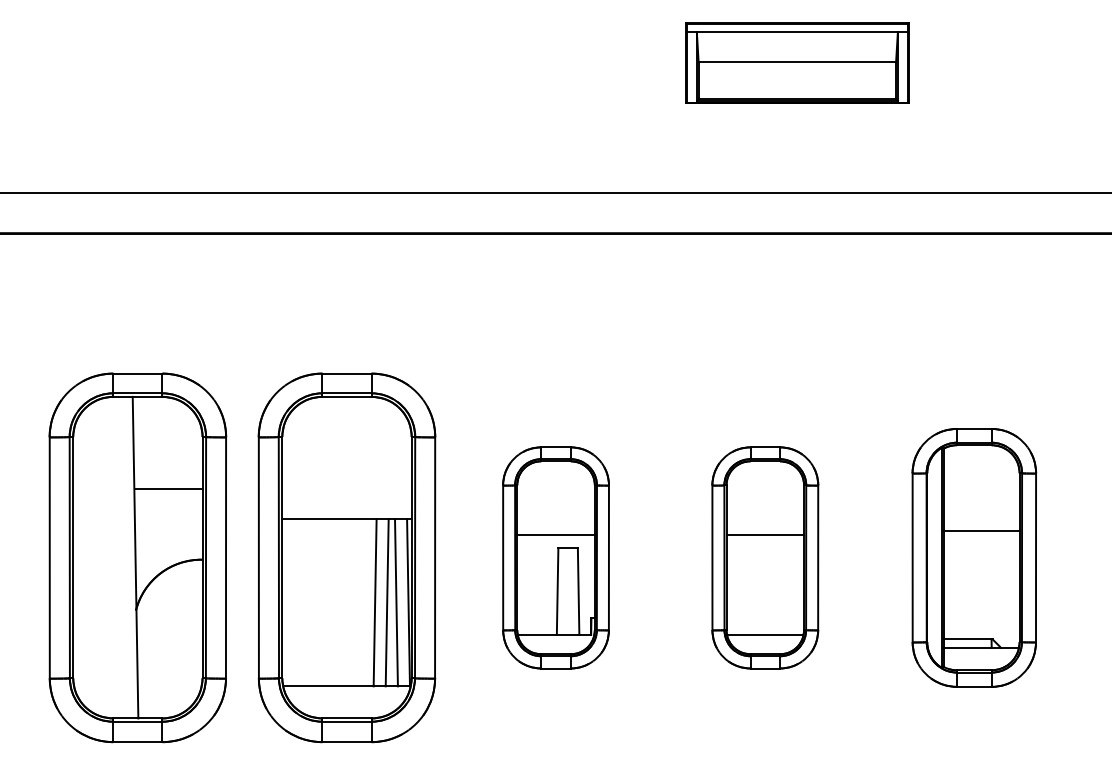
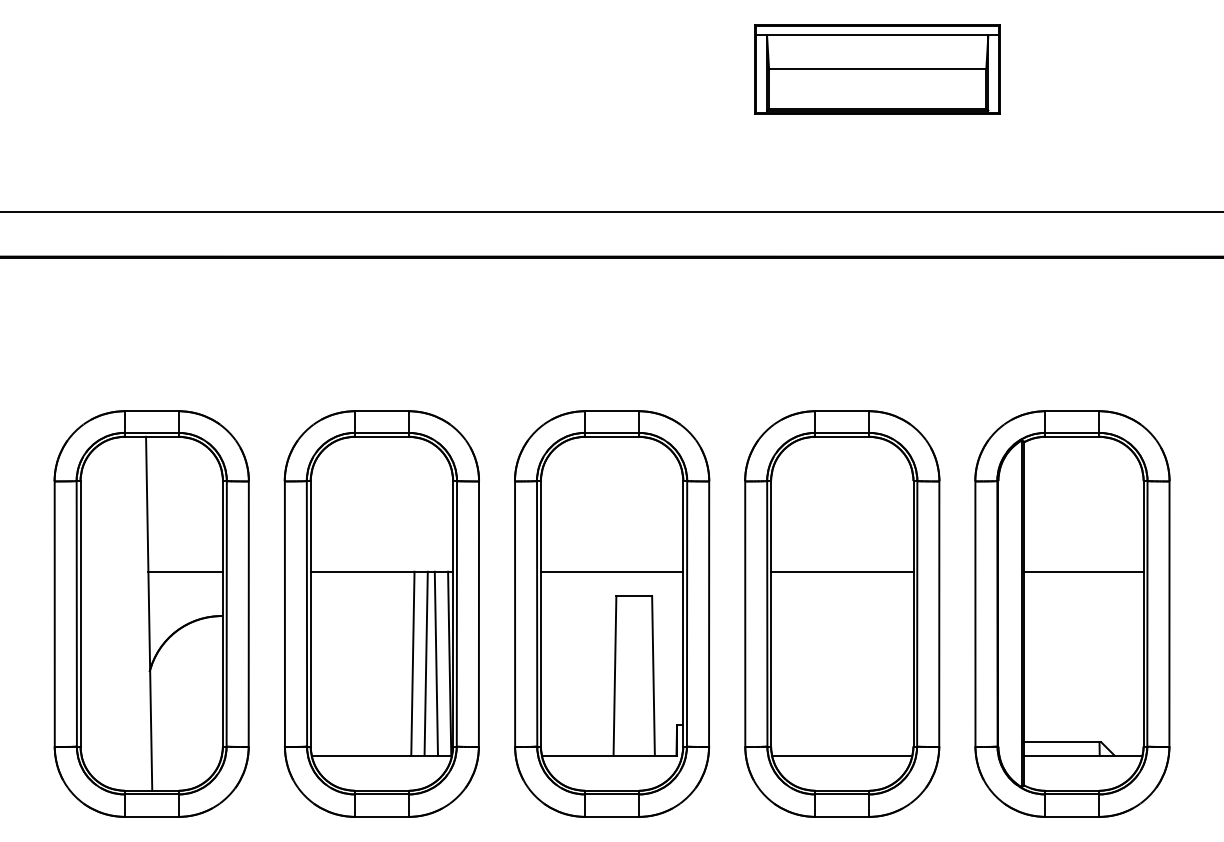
line: (168, 489) -> (185, 571), moved
part: (555, 557) -> (611, 613), size x1.67
part: (765, 557) -> (842, 613), size x1.67
part: (974, 557) -> (1072, 613), size x1.43

